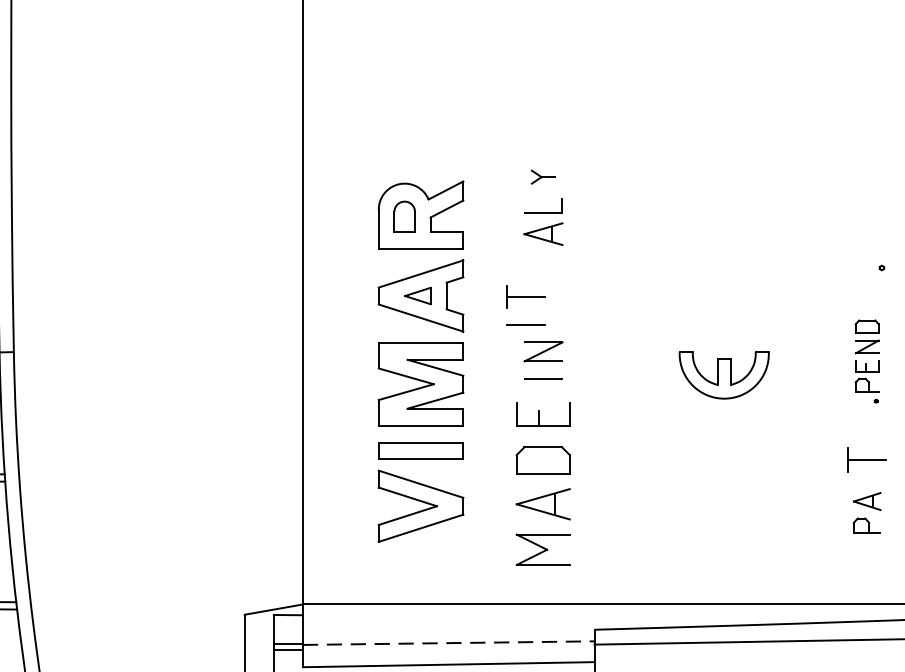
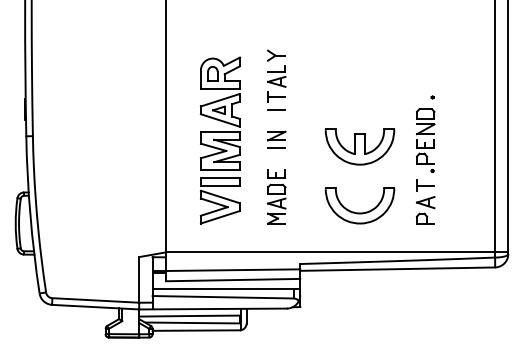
part: (542, 176) -> (276, 55), size x1.67
part: (525, 305) -> (276, 100), moved
part: (866, 361) -> (425, 140), size x1.67
part: (723, 374) -> (359, 146), size x1.67
part: (542, 483) -> (276, 196), size x0.71
part: (866, 513) -> (425, 210), size x1.43
part: (723, 517) -> (359, 212), added
line: (449, 643) -> (233, 270), dashed -> solid

